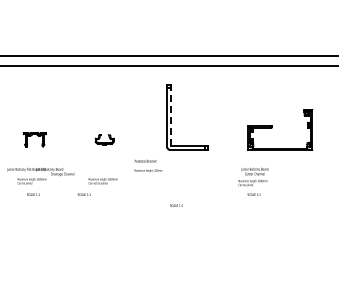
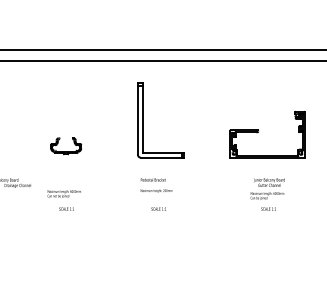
line: (171, 116) -> (142, 119), dashed -> solid
part: (104, 139) -> (65, 145), size x1.43
text: (148, 165) -> (156, 184), moved
text: (253, 181) -> (267, 194), moved
text: (83, 194) -> (65, 208), moved
text: (176, 205) -> (158, 208), moved

